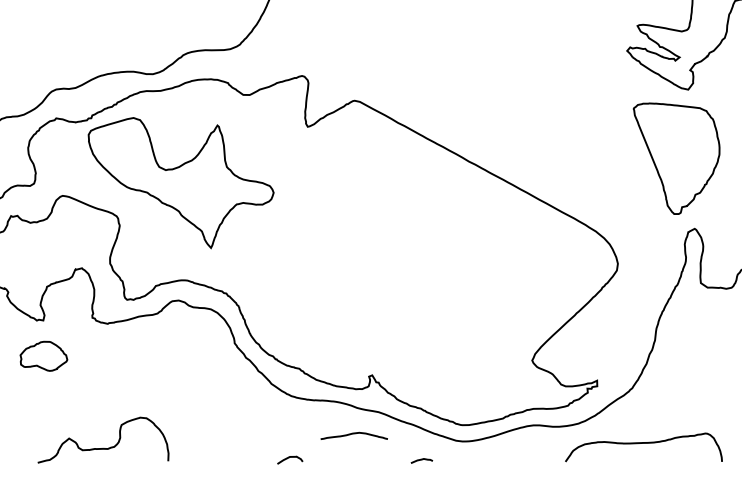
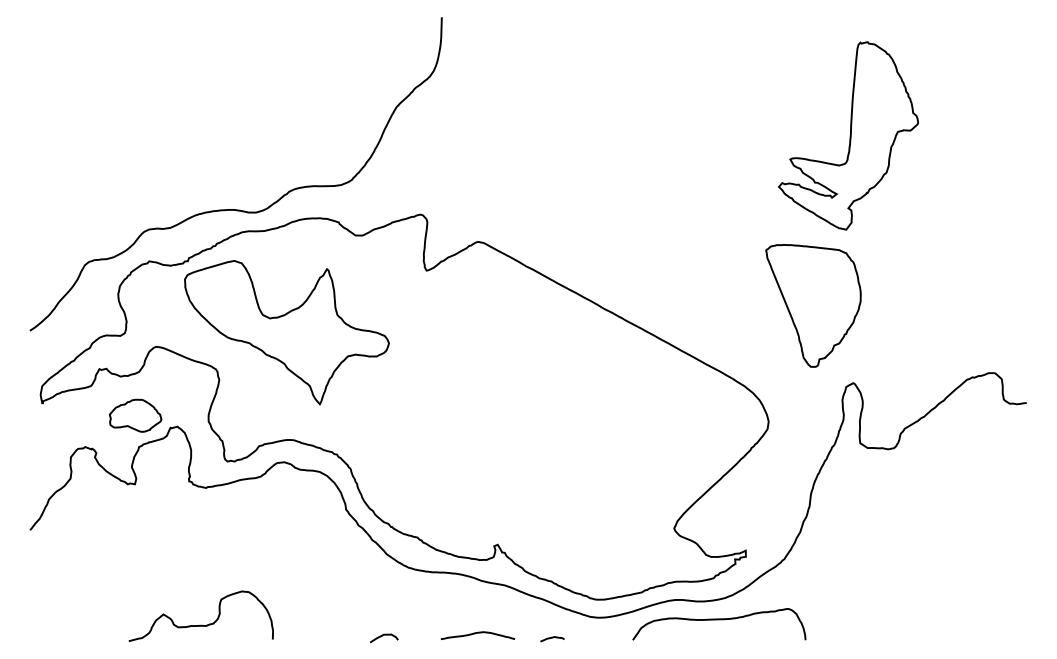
part: (676, 158) -> (813, 305), moved
part: (43, 356) -> (135, 415), moved
curve: (353, 434) -> (477, 633), moved
curve: (644, 444) -> (719, 620), moved
curve: (288, 458) -> (382, 636), moved

